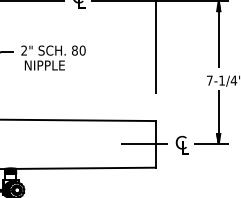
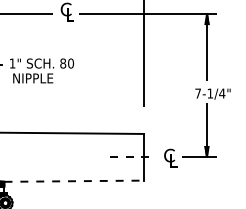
text: (24, 50) -> (12, 63), 2" -> 1"
line: (145, 144) -> (133, 157), solid -> dashed
line: (86, 168) -> (74, 181), solid -> dashed

